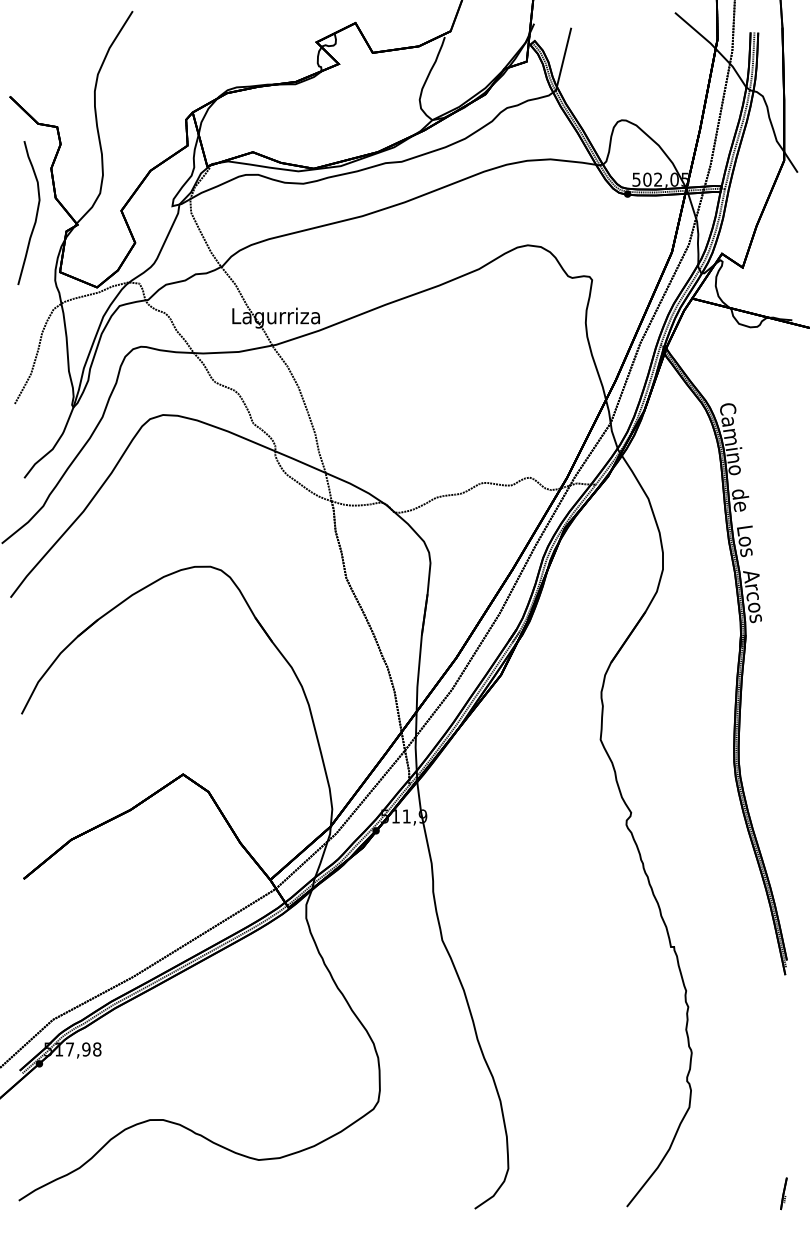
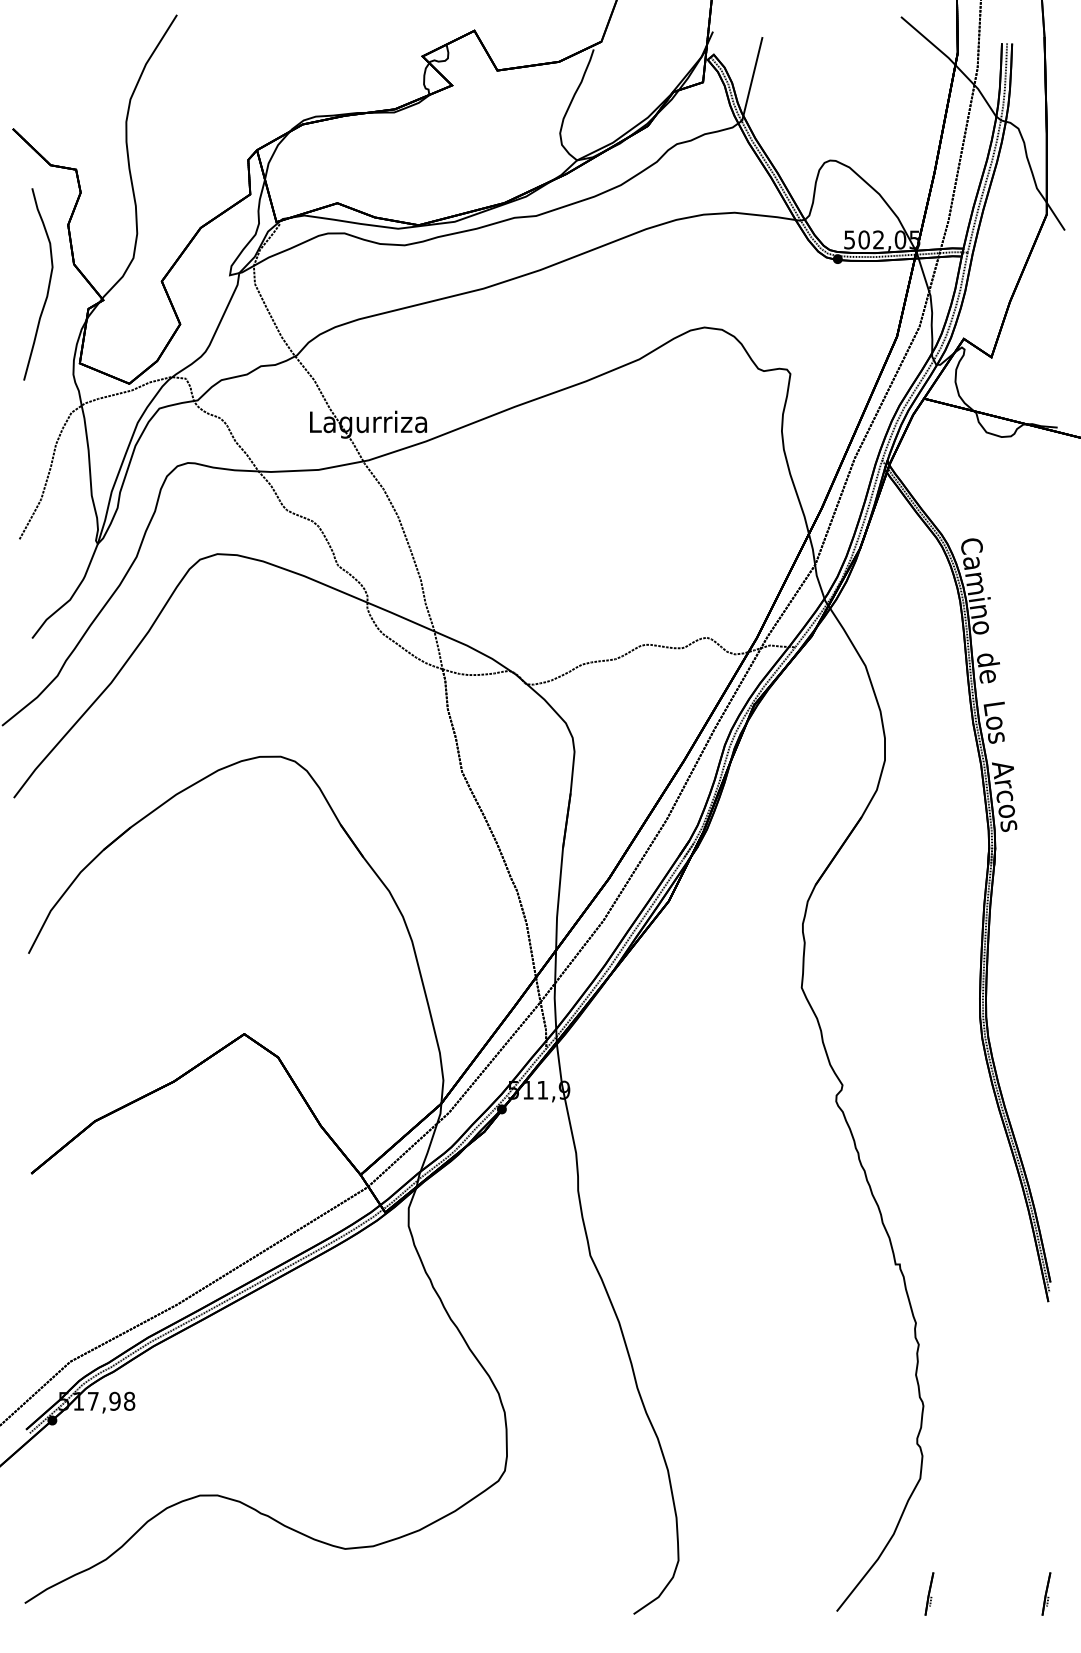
part: (696, 1193) -> (929, 1593), added

